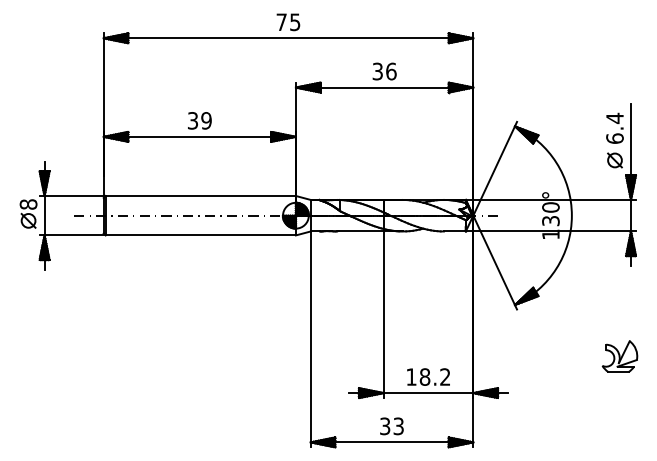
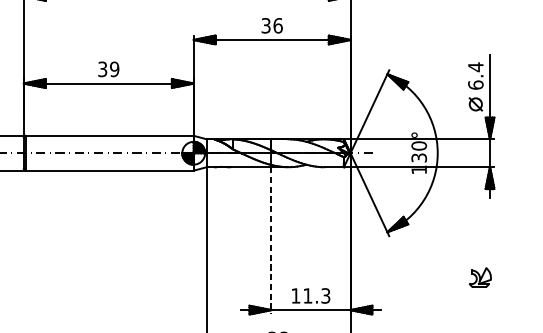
line: (383, 315) -> (271, 241), solid -> dashed
part: (619, 356) -> (479, 277), size x0.7
text: (434, 376) -> (316, 295), 18.2 -> 11.3

